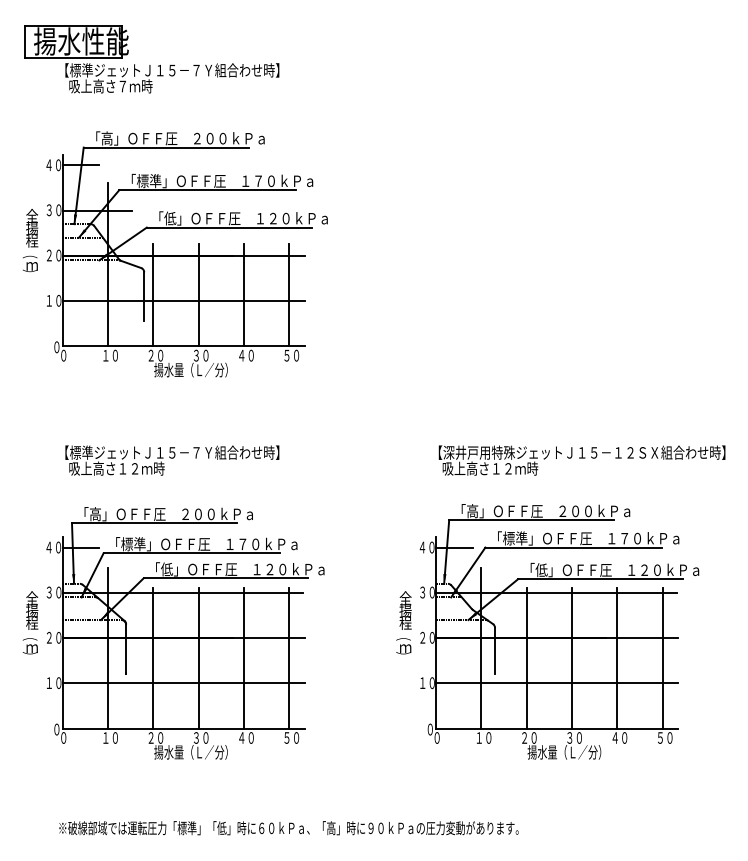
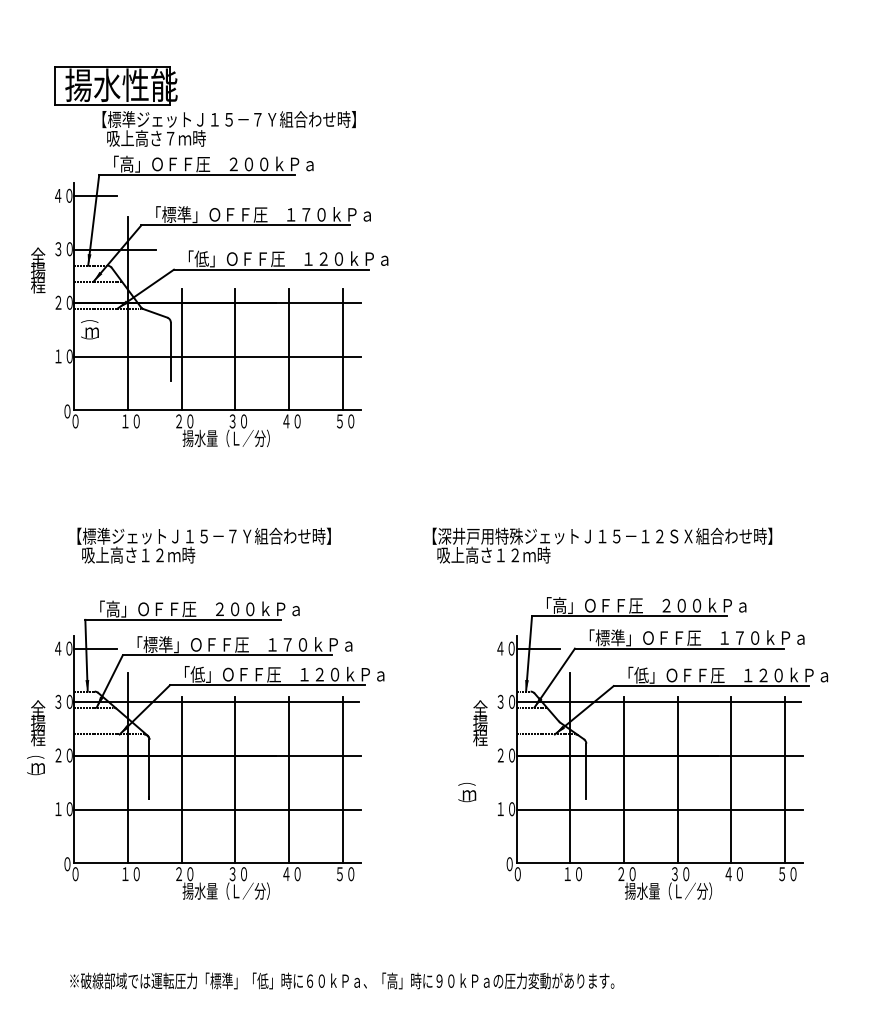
part: (150, 65) -> (203, 113), moved
text: (29, 263) -> (89, 329), moved
text: (582, 460) -> (602, 545), moved
text: (403, 646) -> (467, 792), moved

